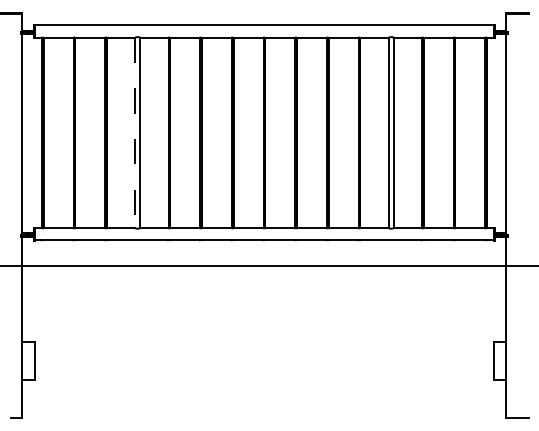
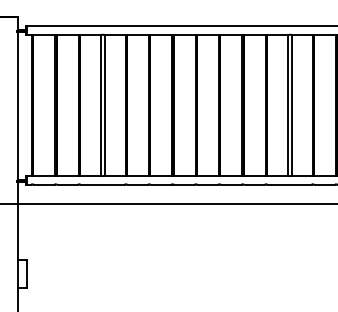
line: (135, 133) -> (101, 105), dashed -> solid

